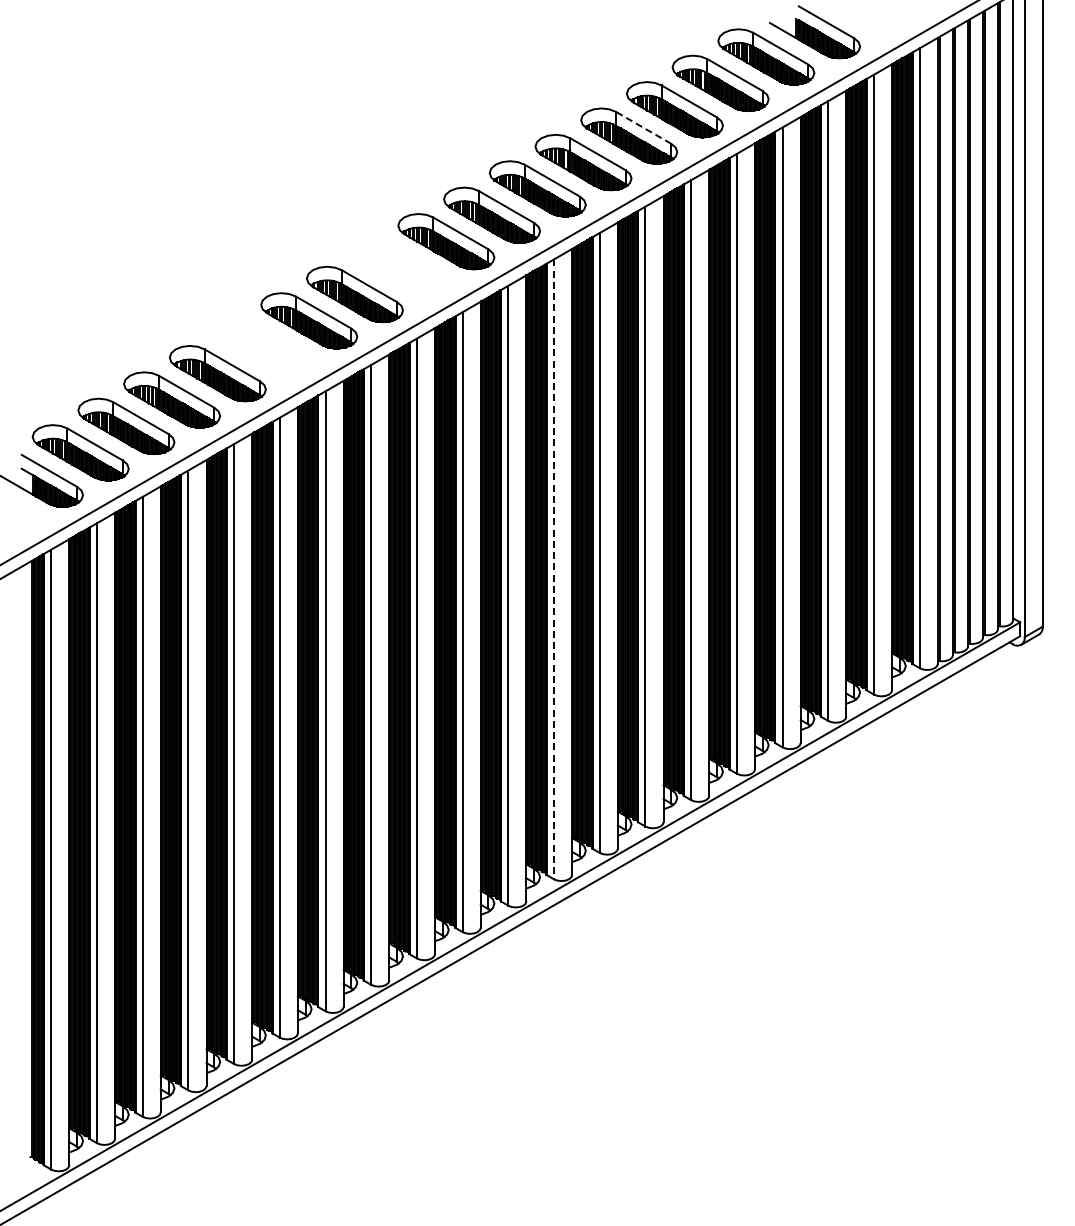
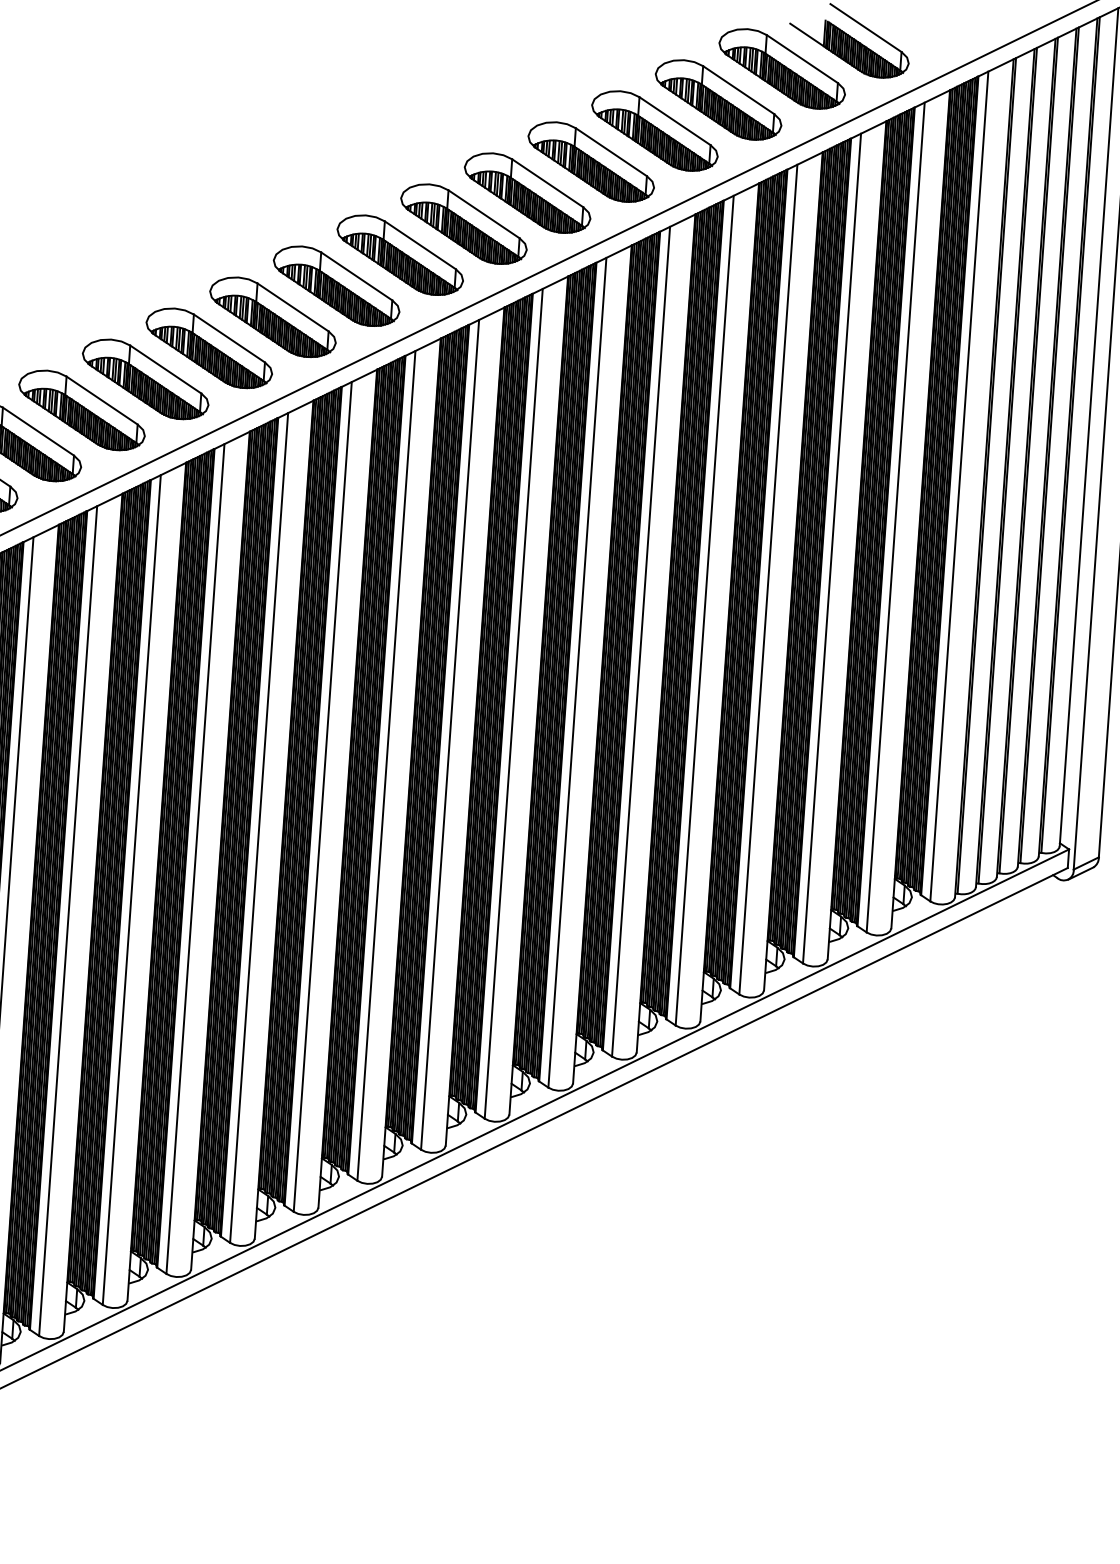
line: (643, 127) -> (611, 151), dashed -> solid
part: (400, 267) -> (272, 316), added
part: (263, 346) -> (82, 409), added
line: (554, 569) -> (450, 735), dashed -> solid

